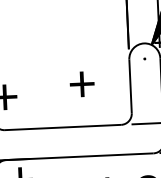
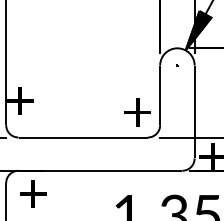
part: (82, 84) -> (137, 112), moved

